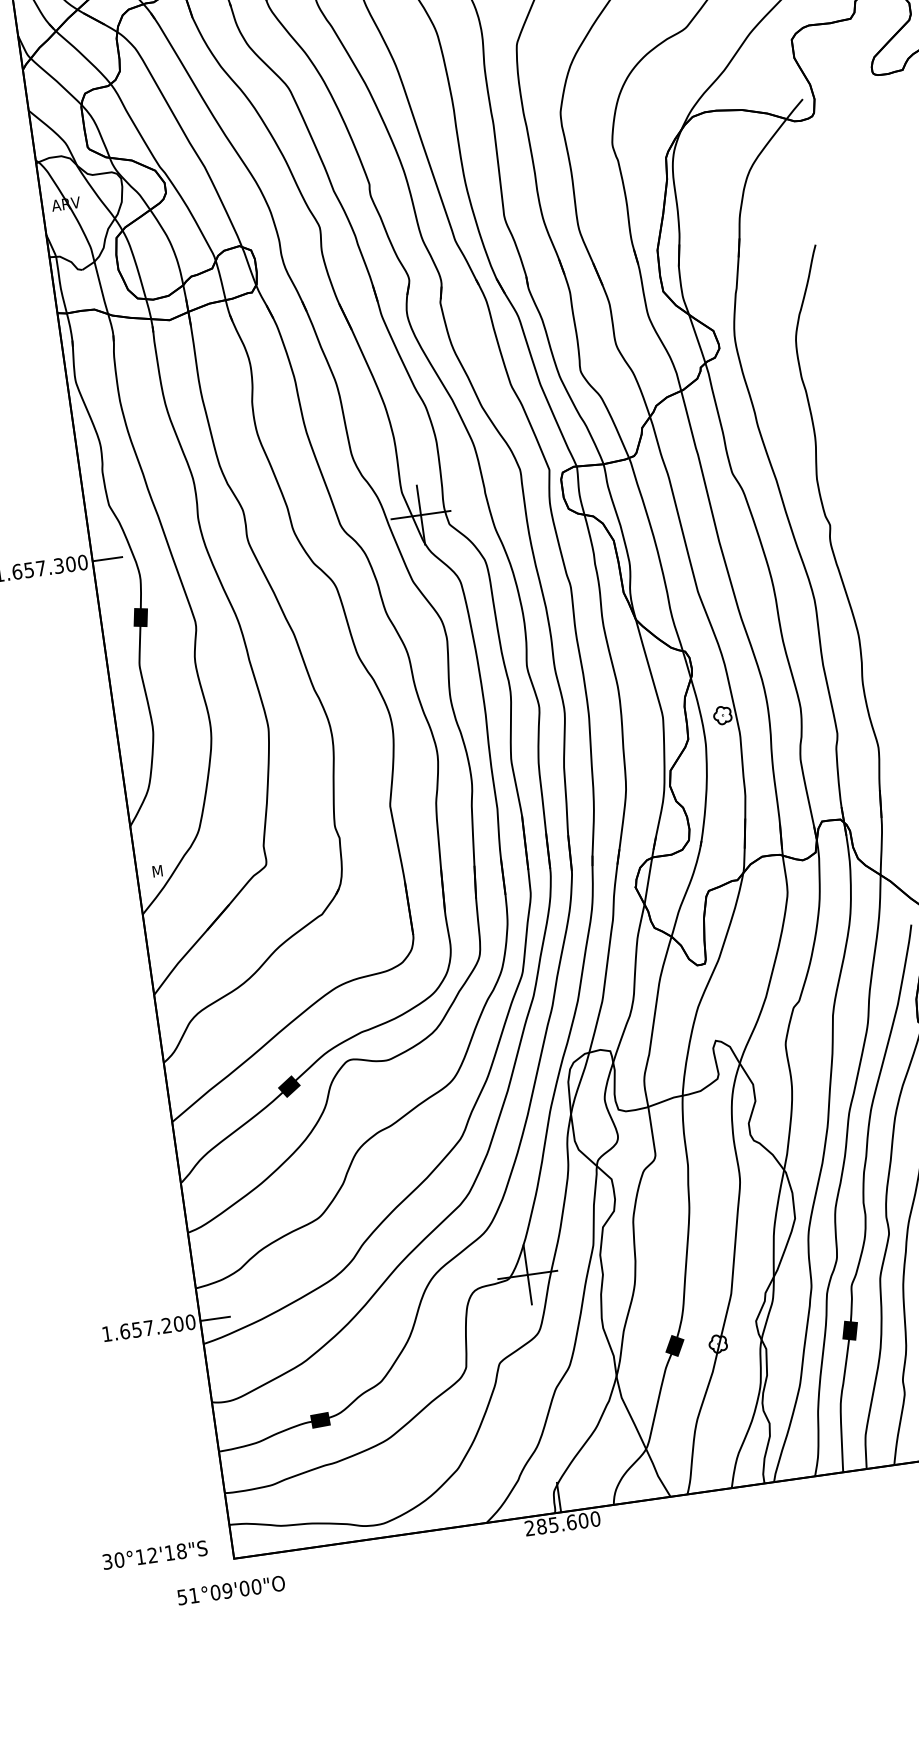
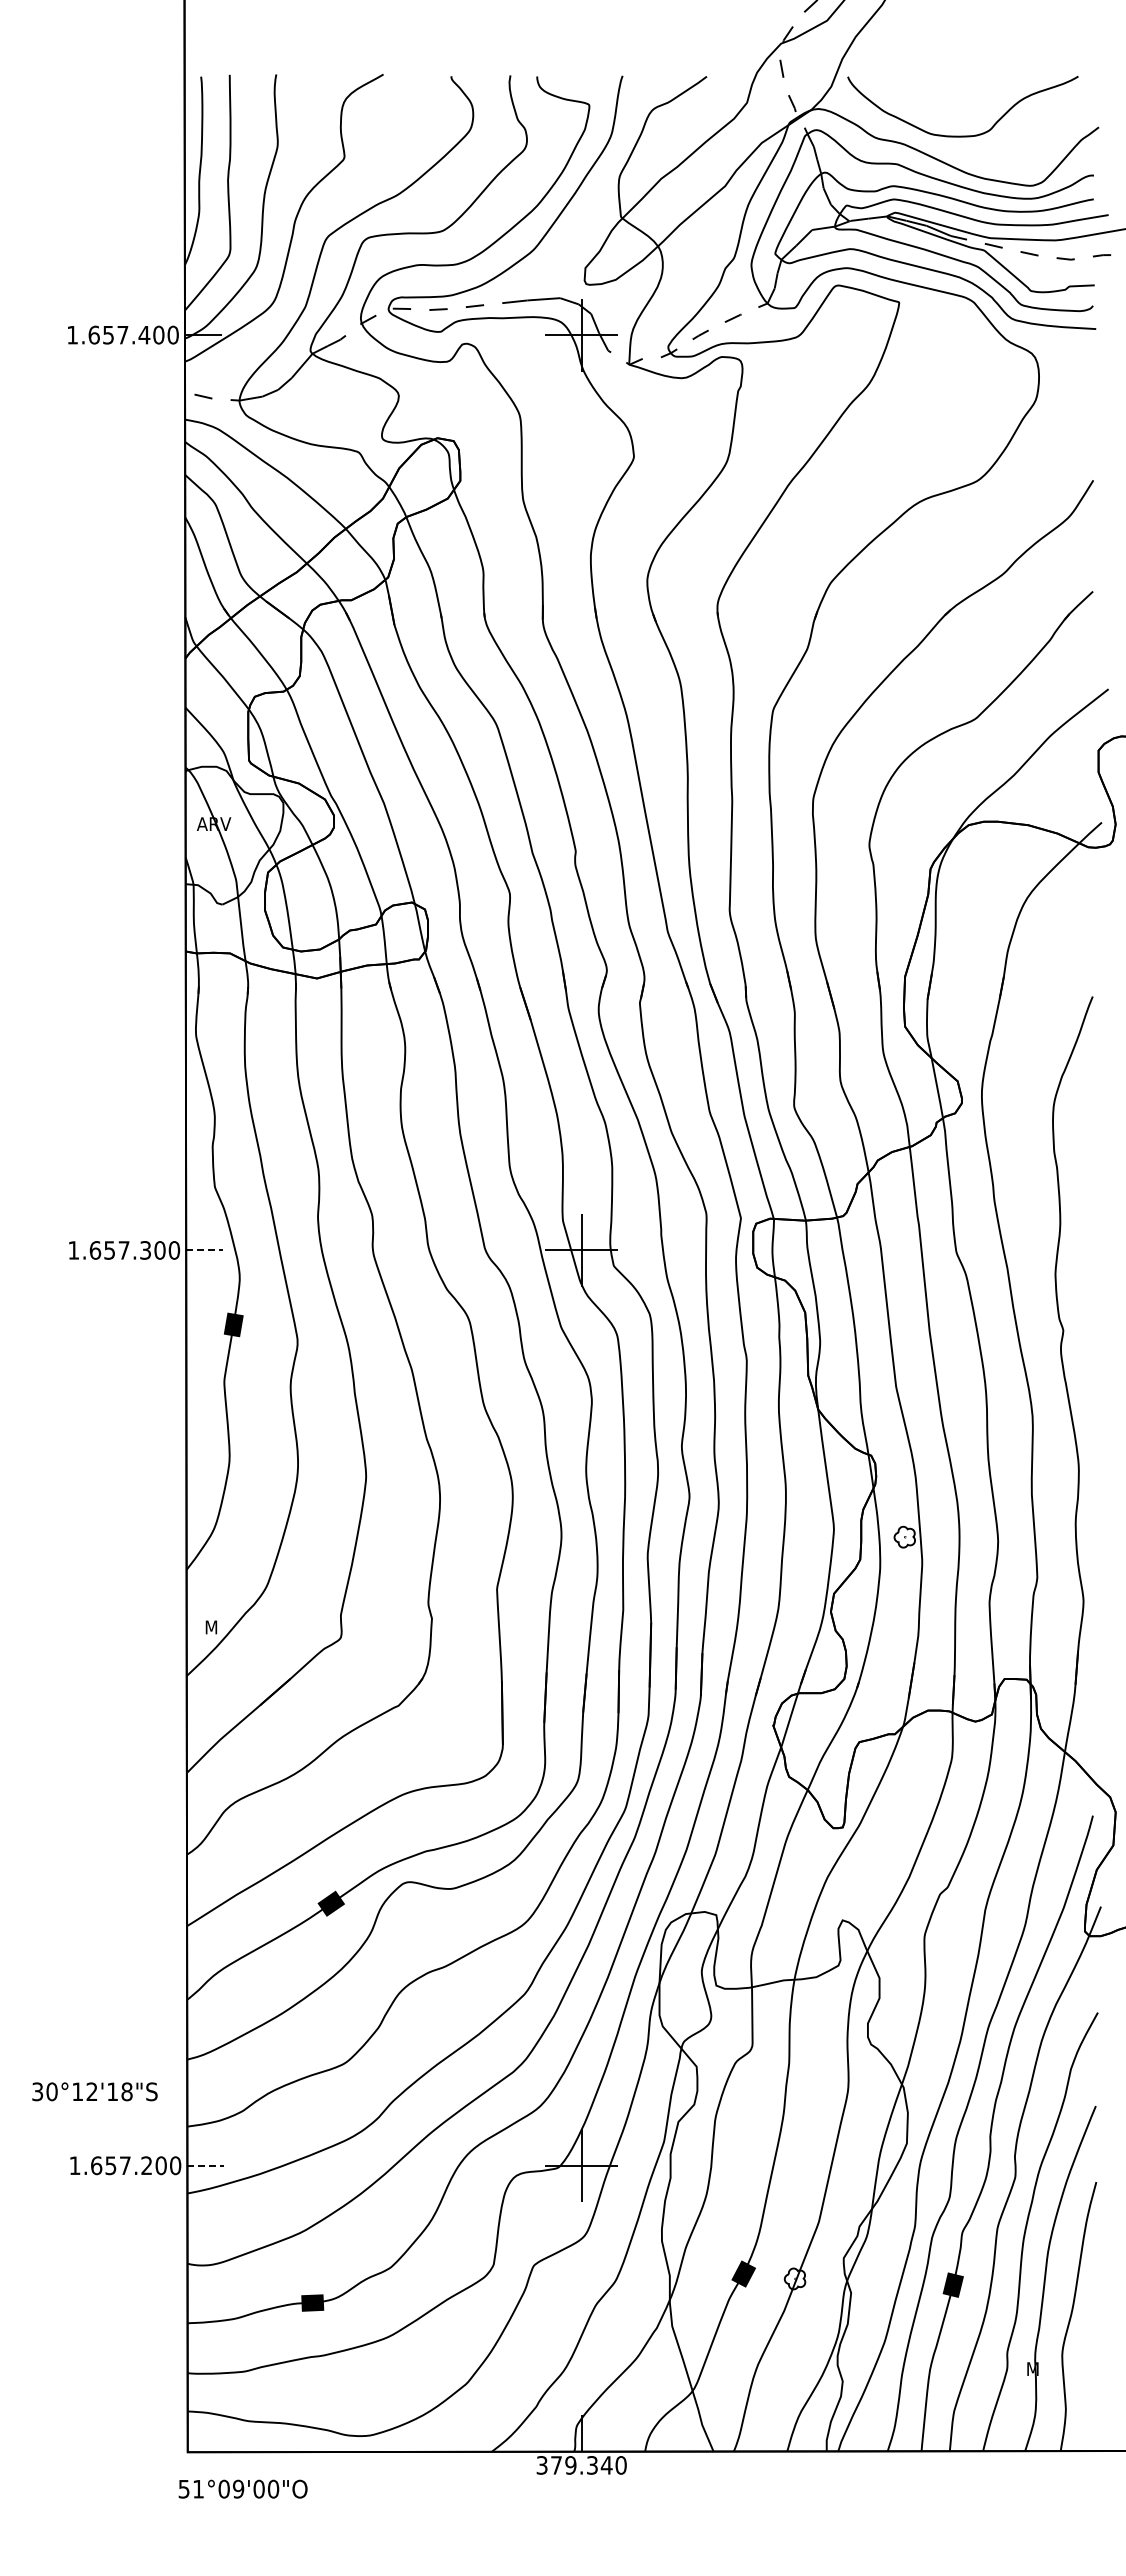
line: (108, 559) -> (205, 1250), solid -> dashed
line: (216, 1318) -> (206, 2165), solid -> dashed
text: (556, 1524) -> (574, 2465), 285.600 -> 379.340
text: (154, 1554) -> (94, 2091), moved
text: (230, 1589) -> (242, 2488), moved

